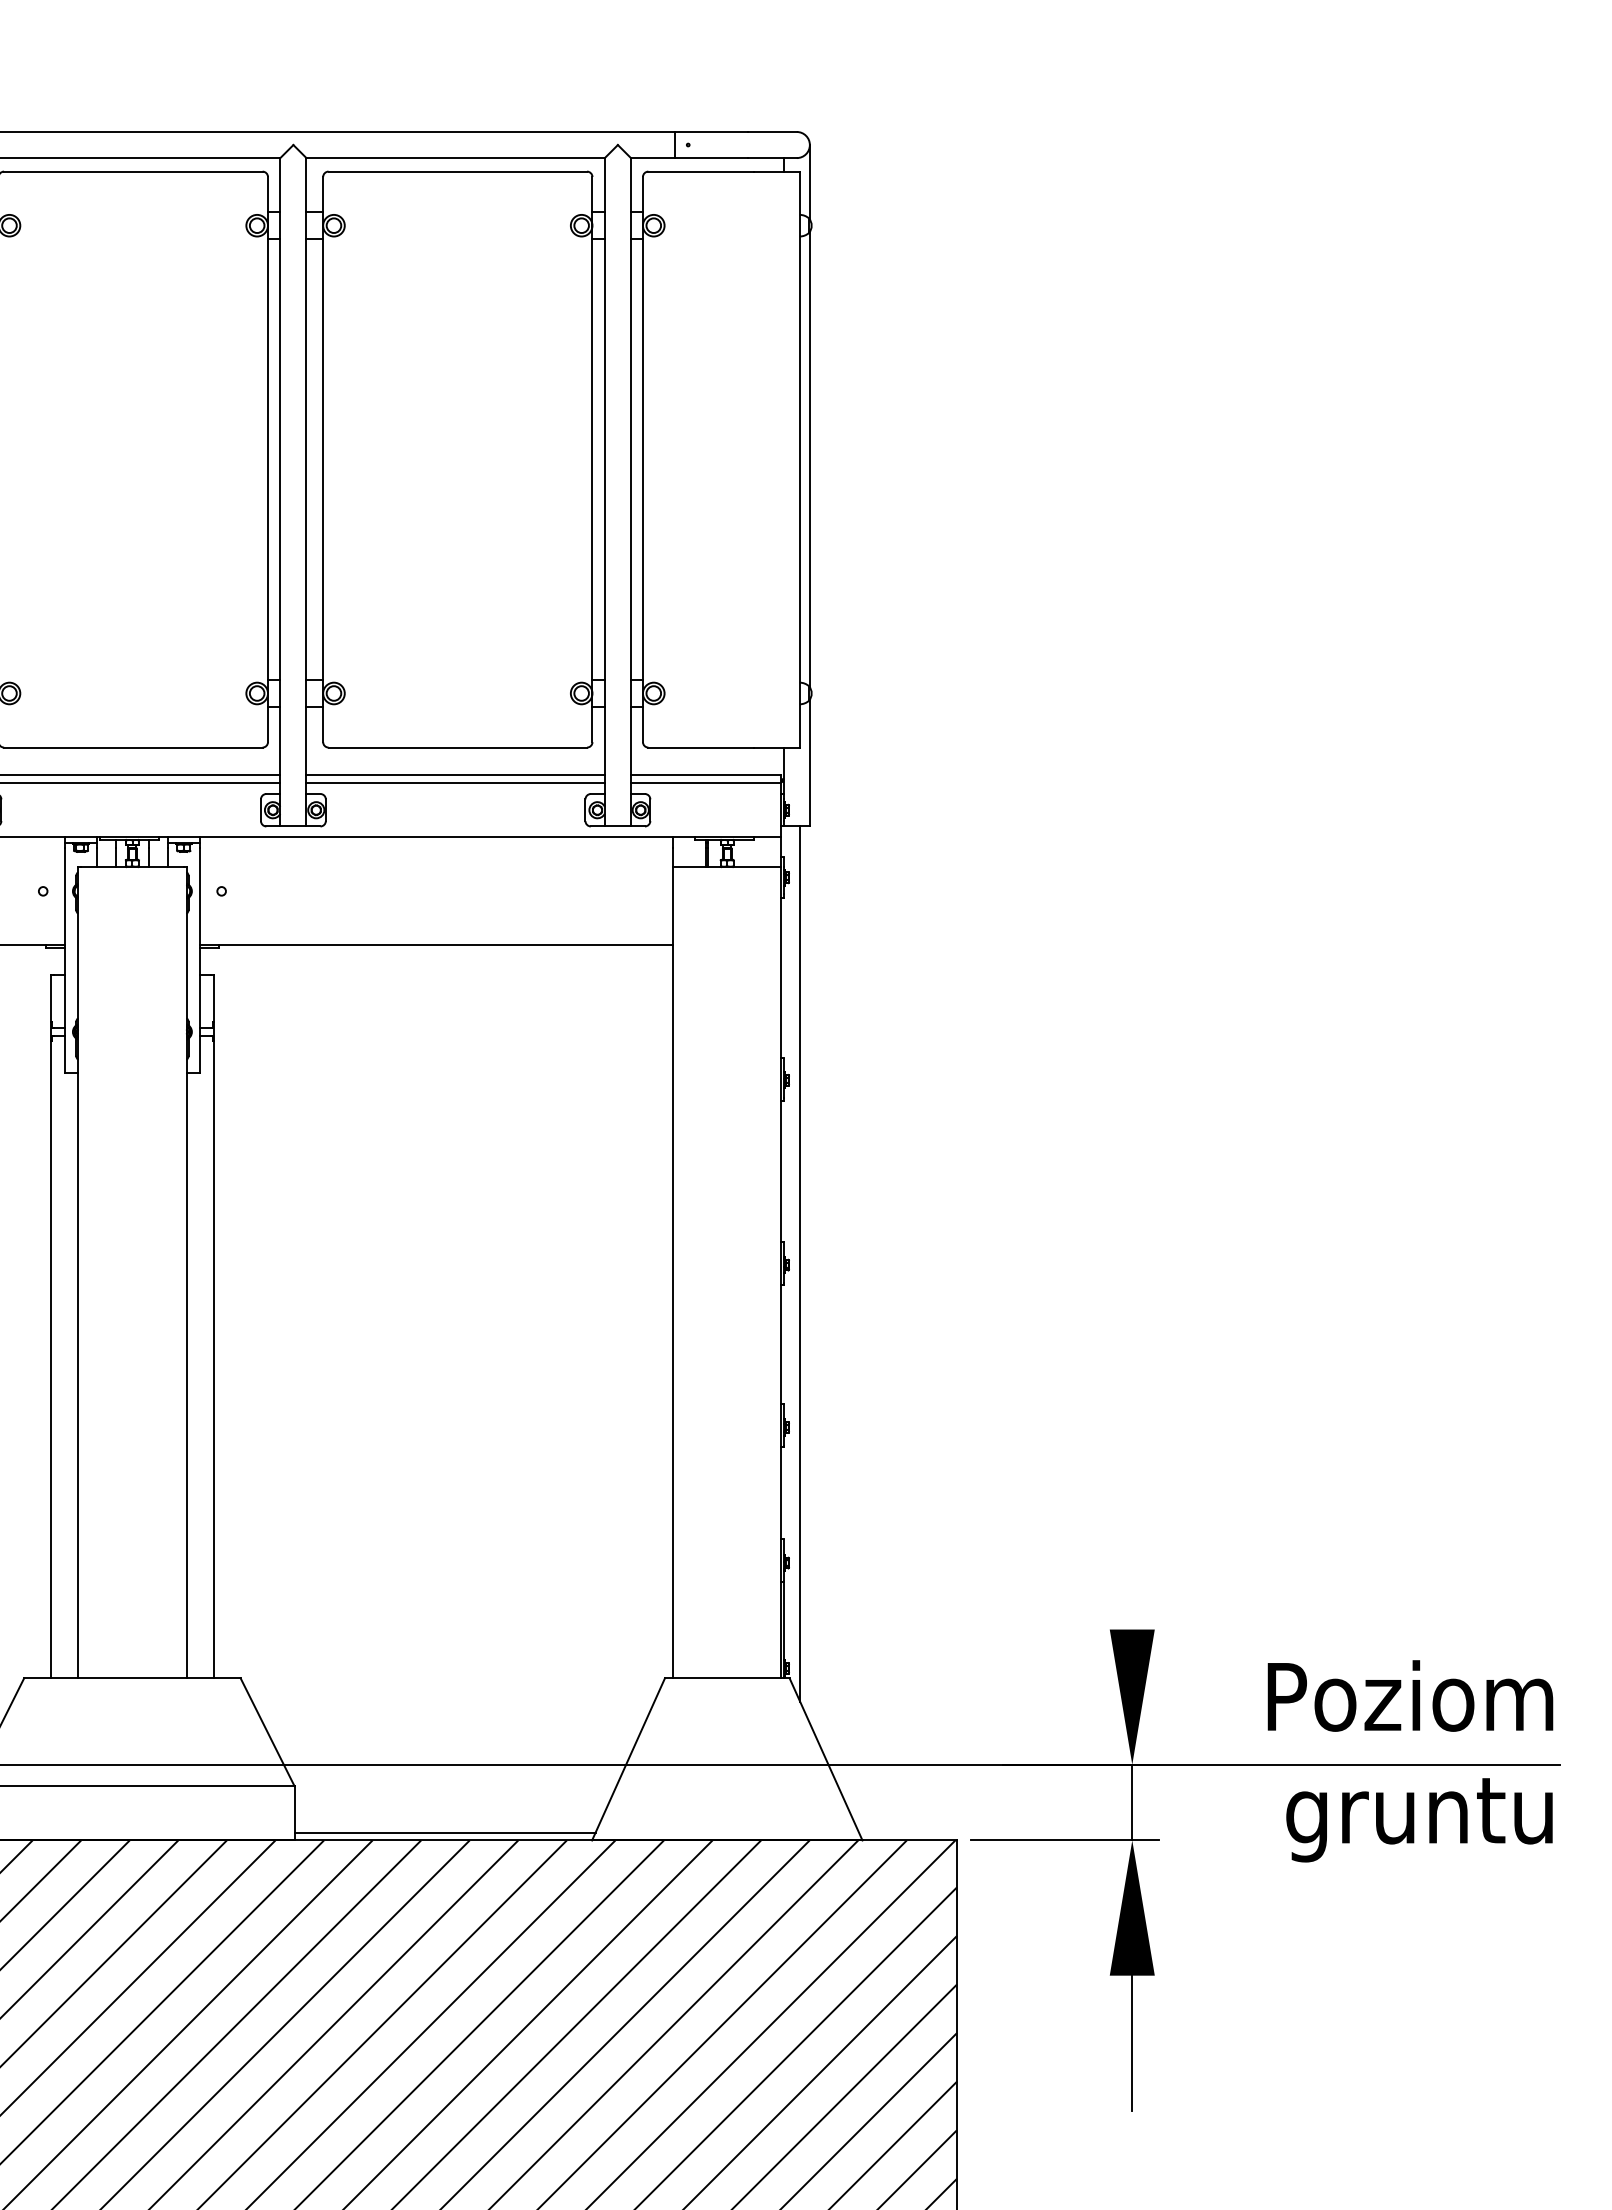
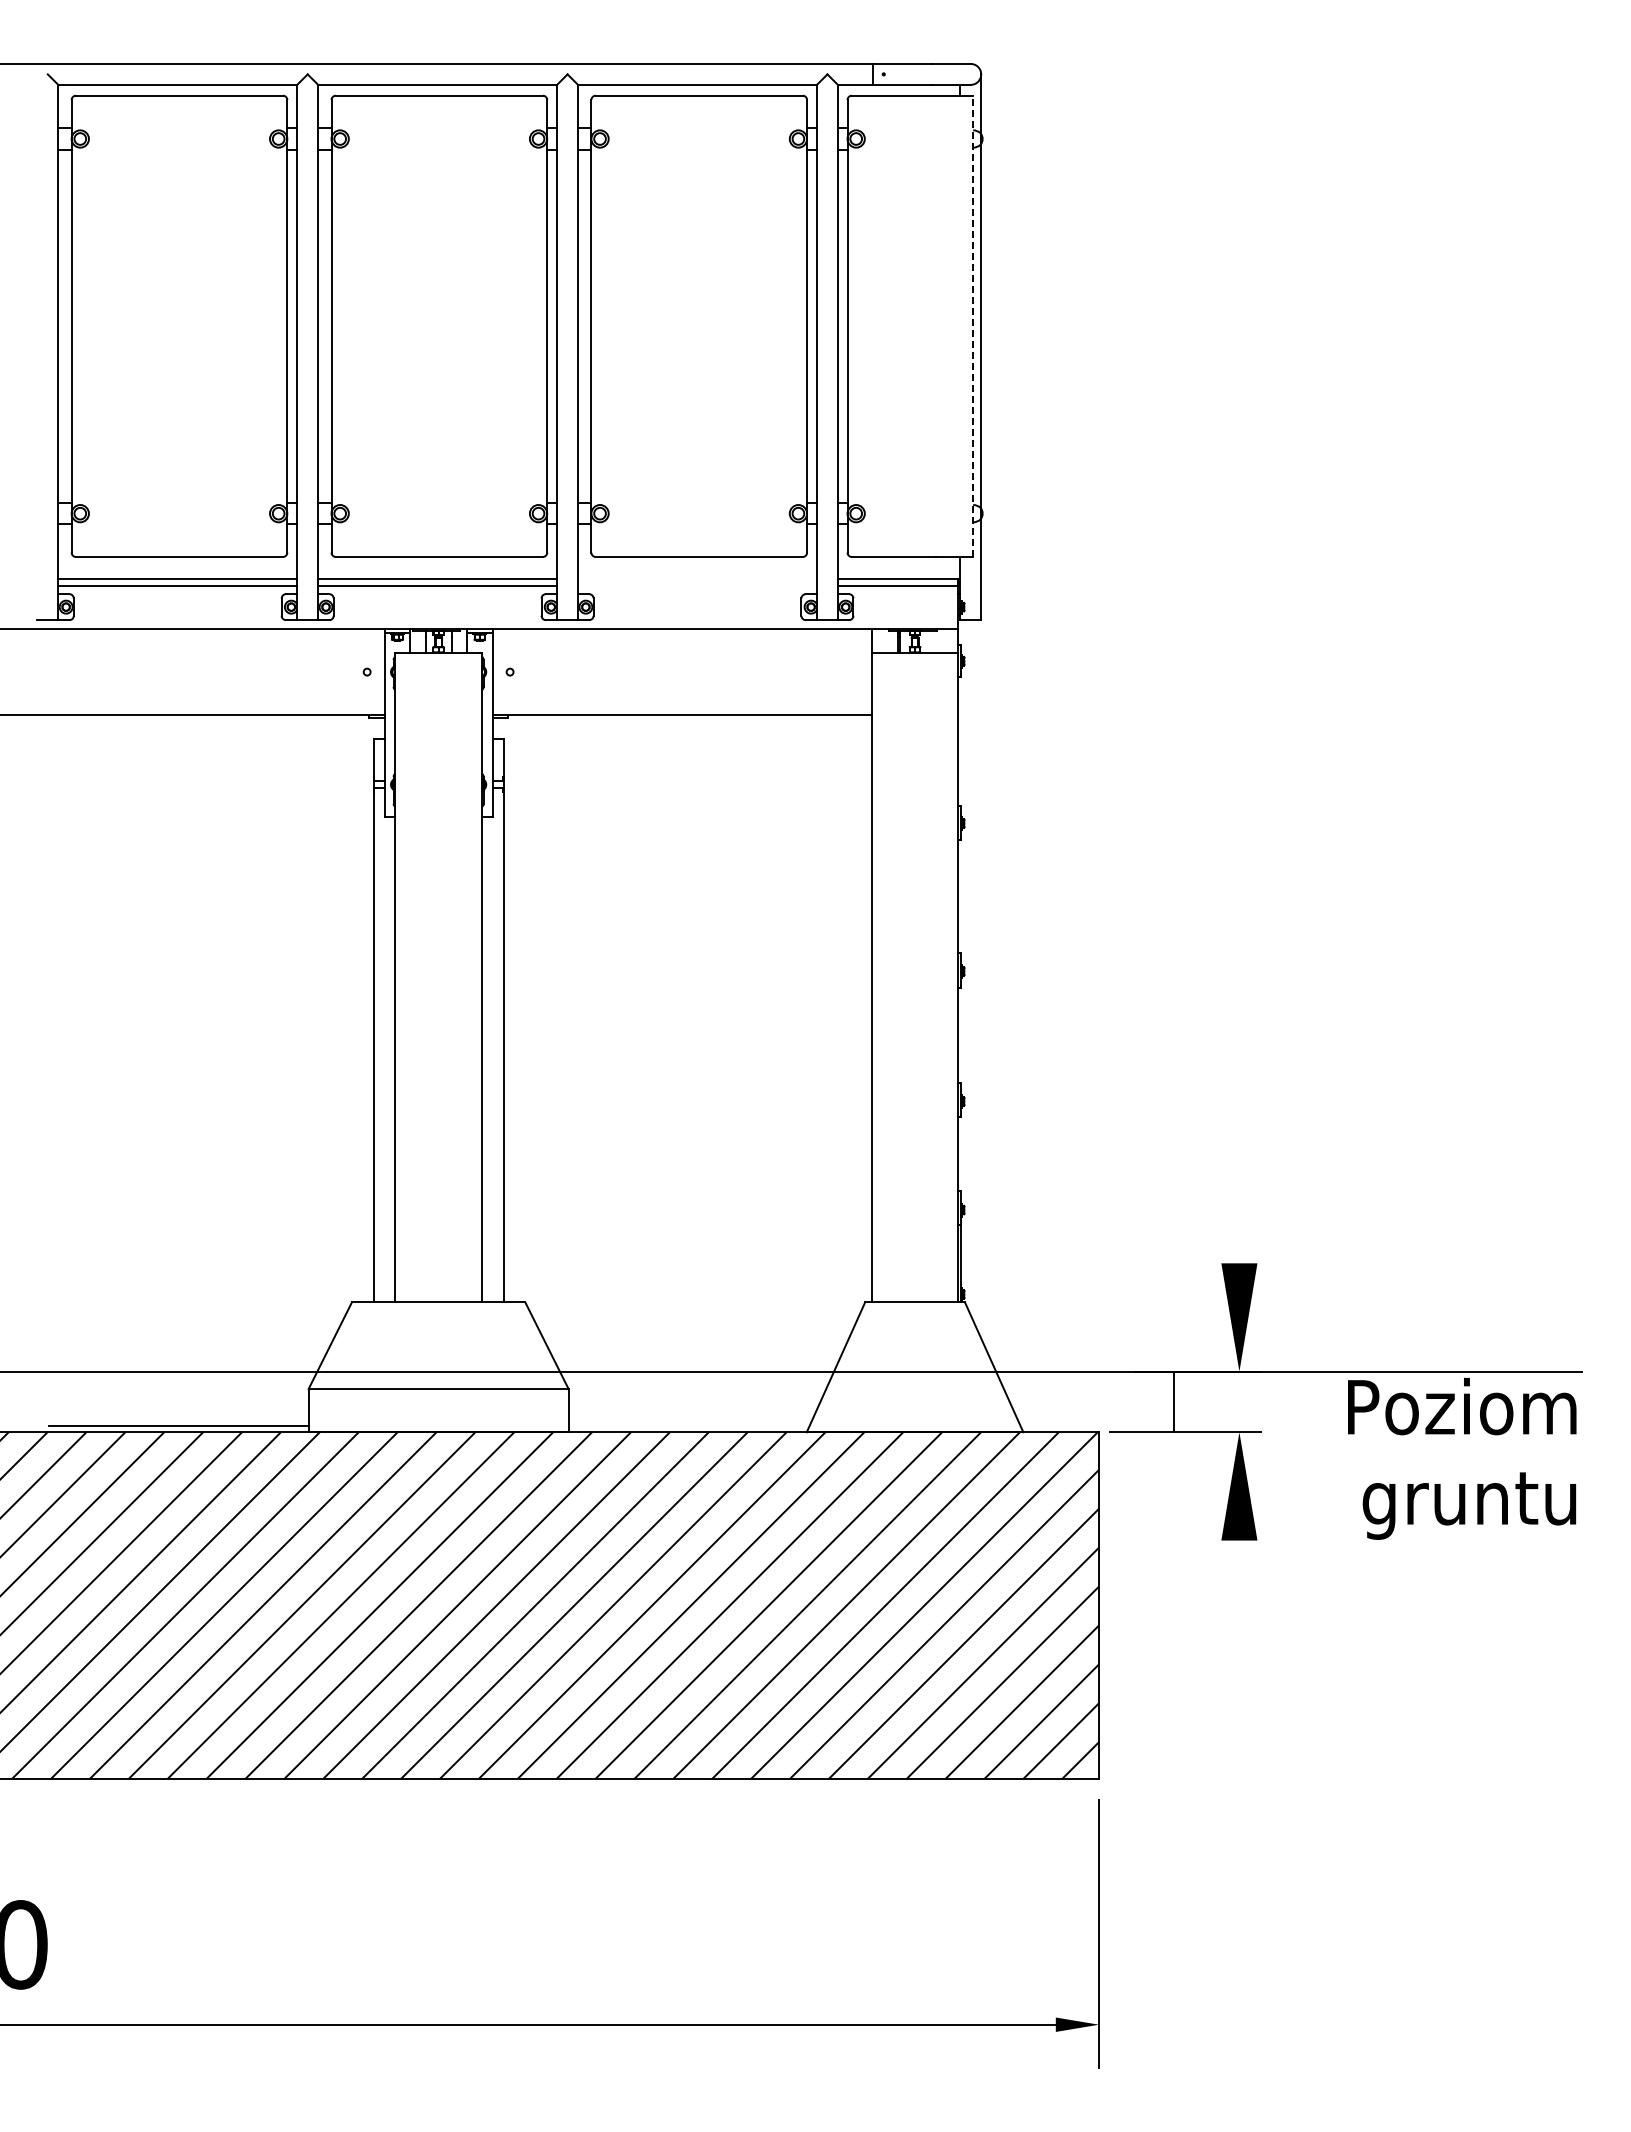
line: (800, 459) -> (973, 326), solid -> dashed
line: (455, 775) -> (697, 579), removed
line: (455, 783) -> (697, 585), removed
line: (800, 1263) -> (973, 970), removed
text: (1410, 1760) -> (1462, 1458), moved
line: (1132, 1802) -> (1174, 1401), moved
line: (444, 1833) -> (688, 1426), removed
line: (1132, 2043) -> (1239, 1594), removed

